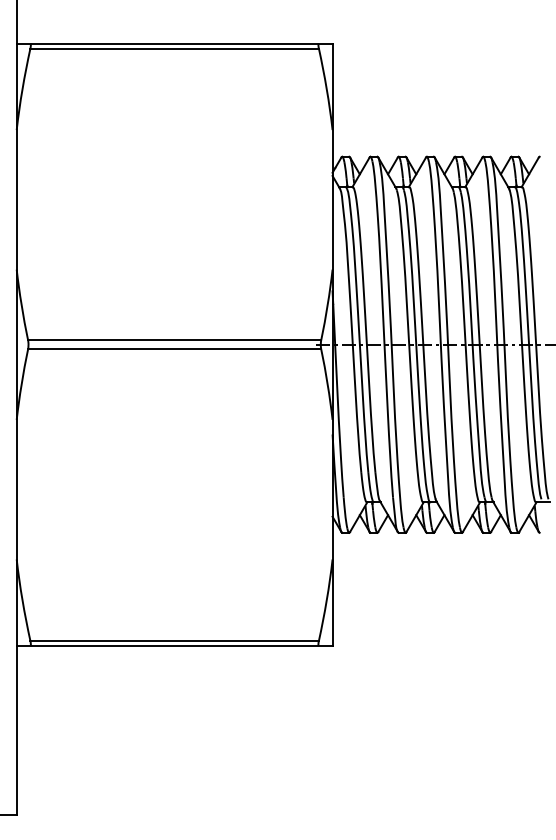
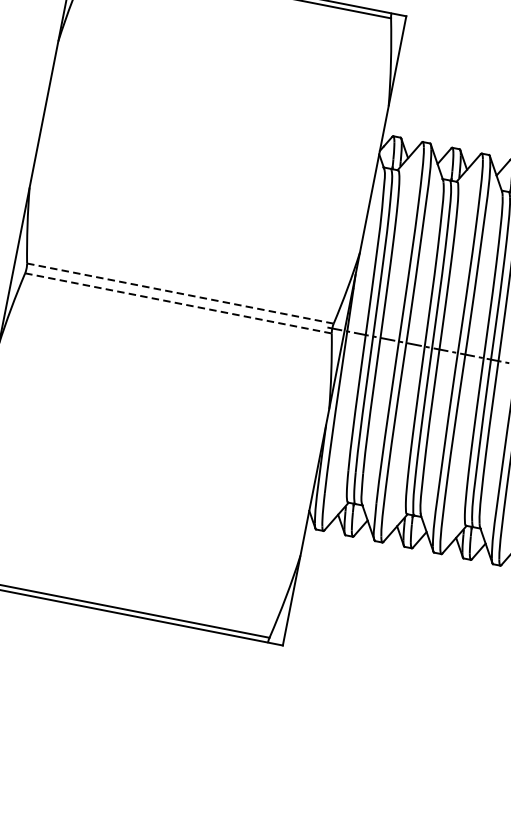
line: (174, 340) -> (180, 293), solid -> dashed
line: (174, 349) -> (178, 303), solid -> dashed

